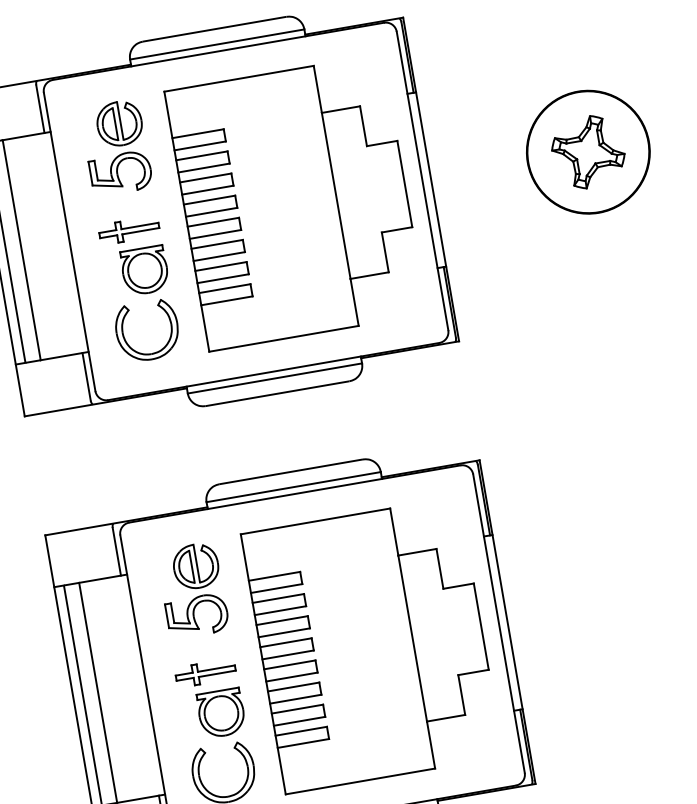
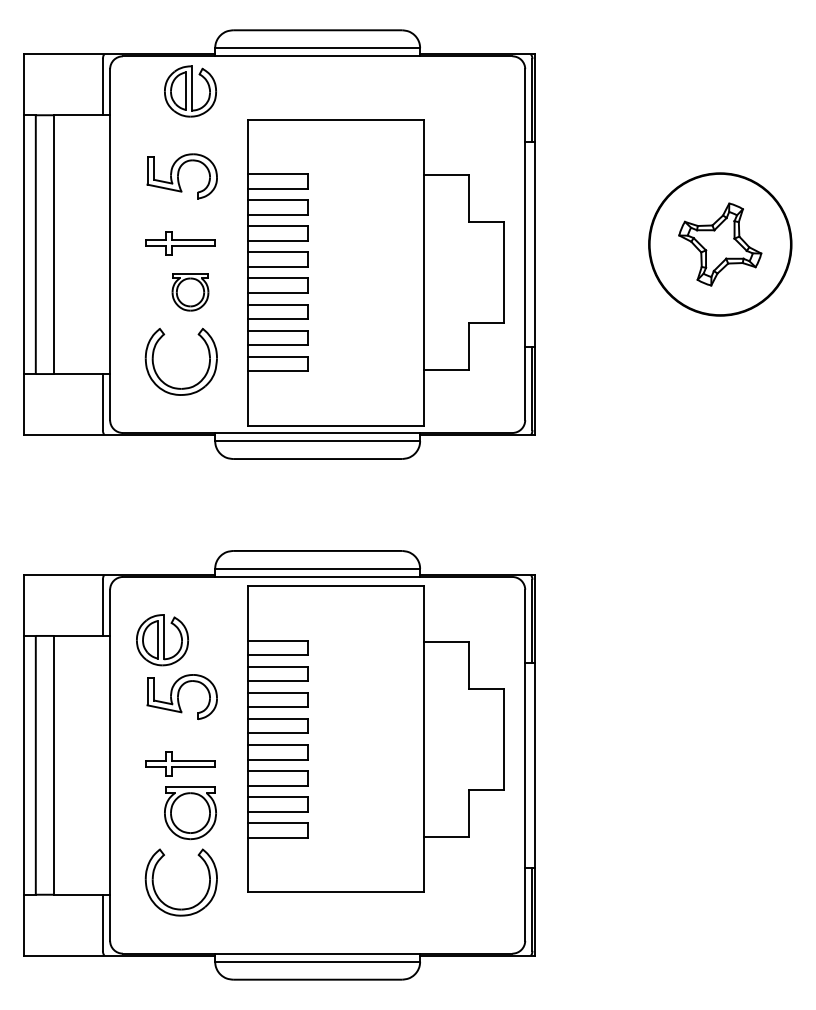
part: (119, 123) -> (190, 91), moved
part: (295, 202) -> (375, 272), moved
part: (145, 270) -> (190, 292), size x0.7
part: (196, 566) -> (162, 640), moved
part: (371, 644) -> (375, 738), moved

